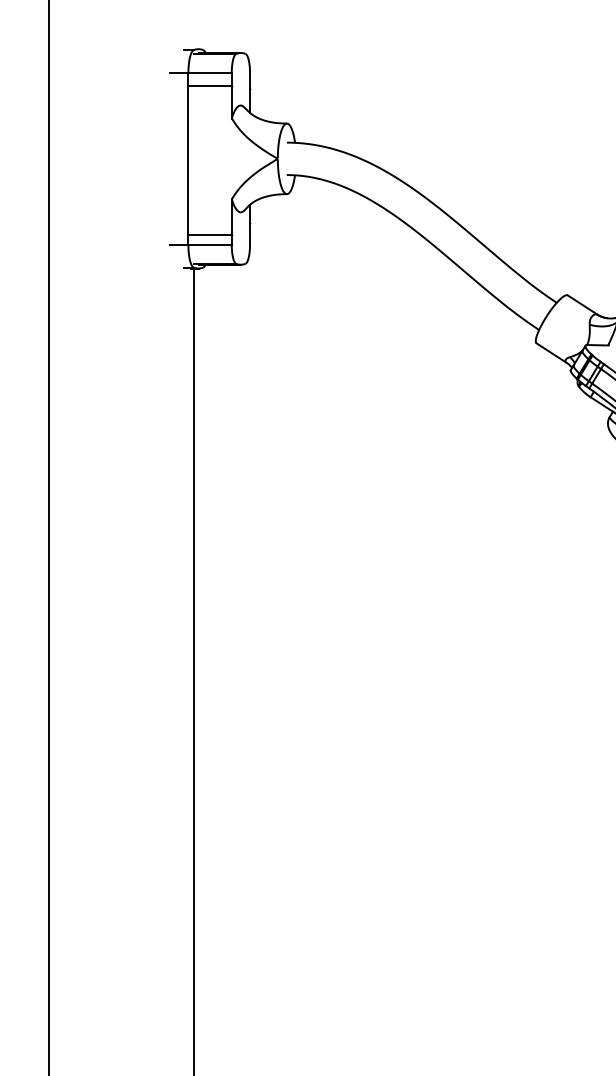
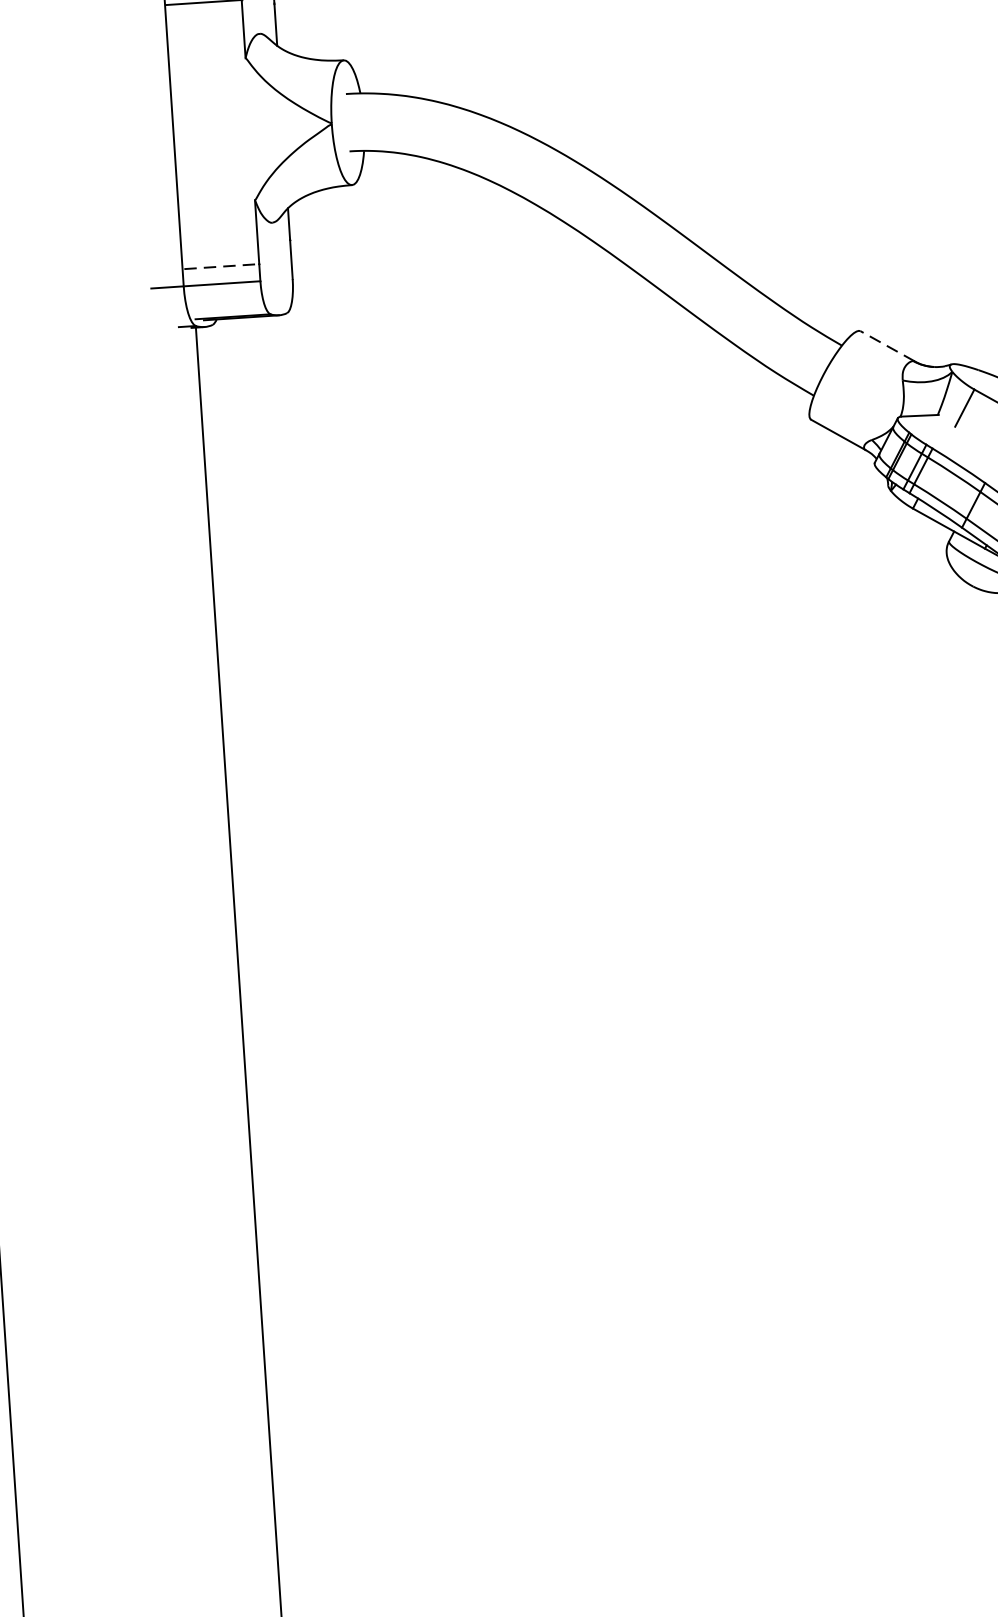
line: (211, 235) -> (223, 267), solid -> dashed
line: (582, 304) -> (887, 345), solid -> dashed

